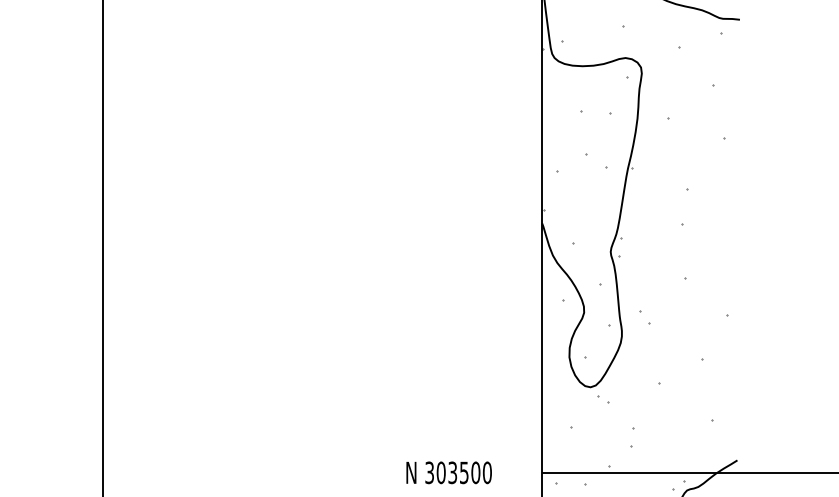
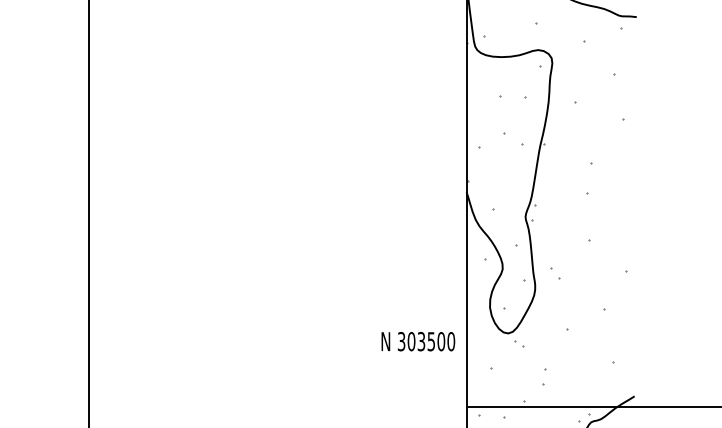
text: (448, 472) -> (417, 341), moved

